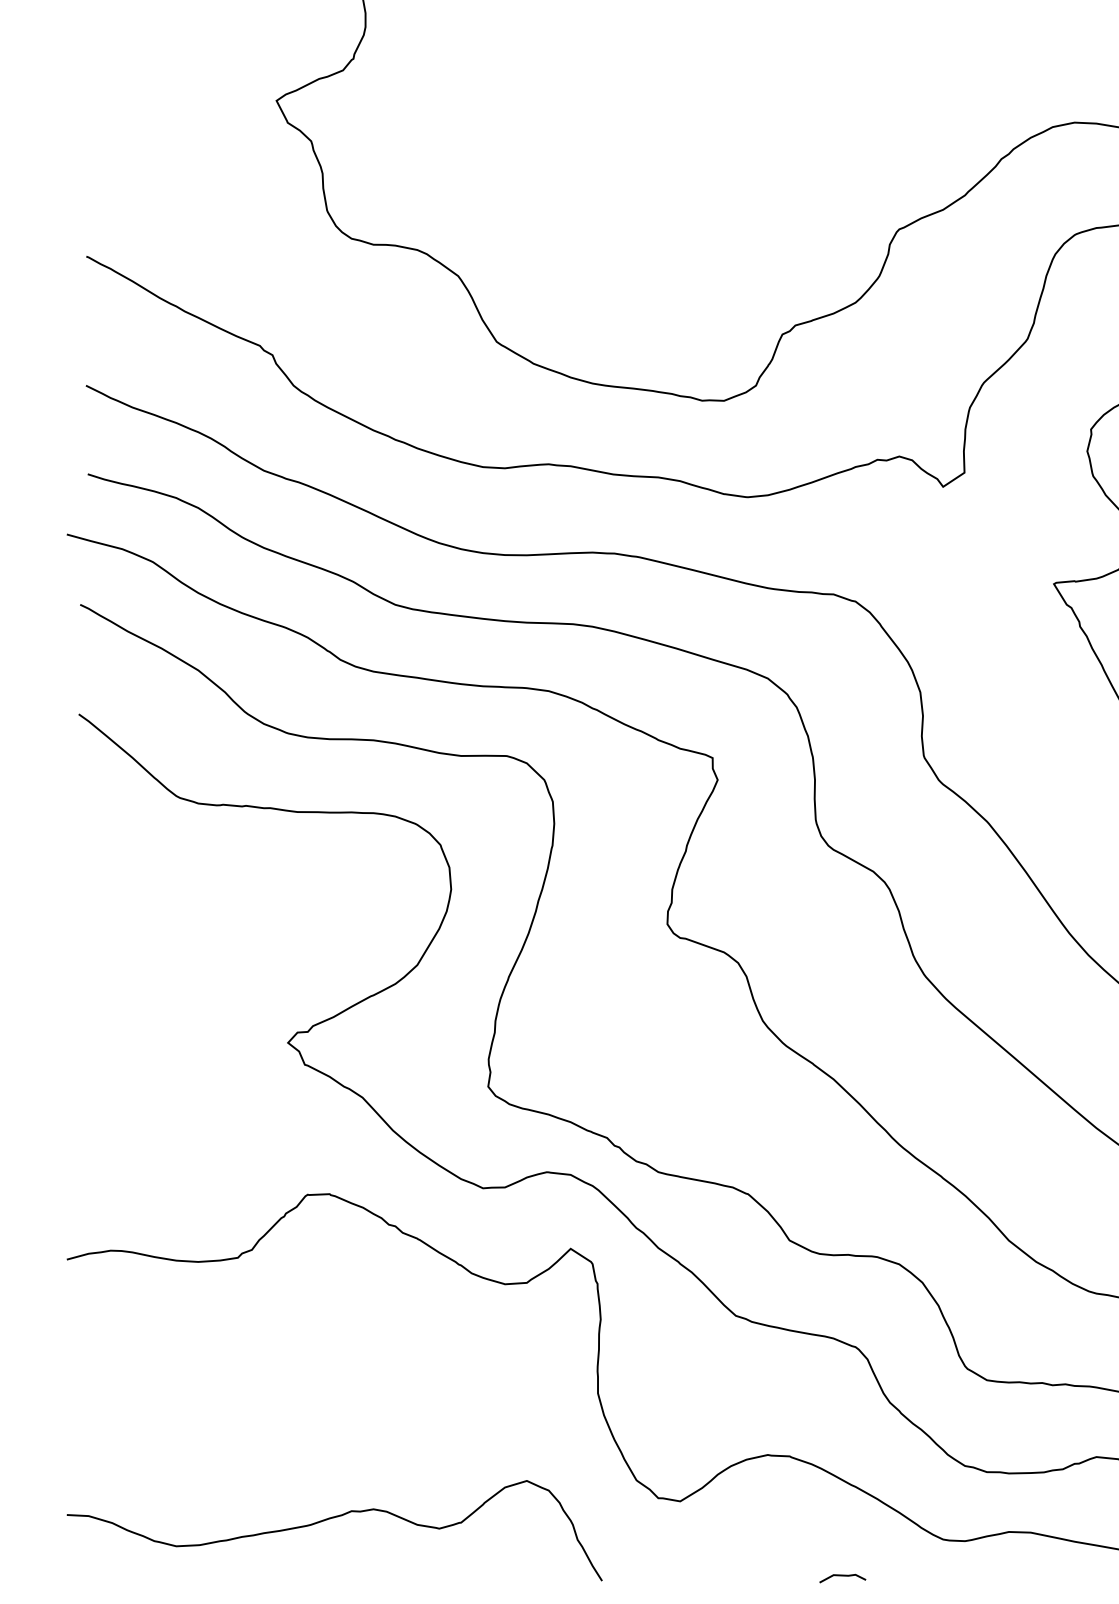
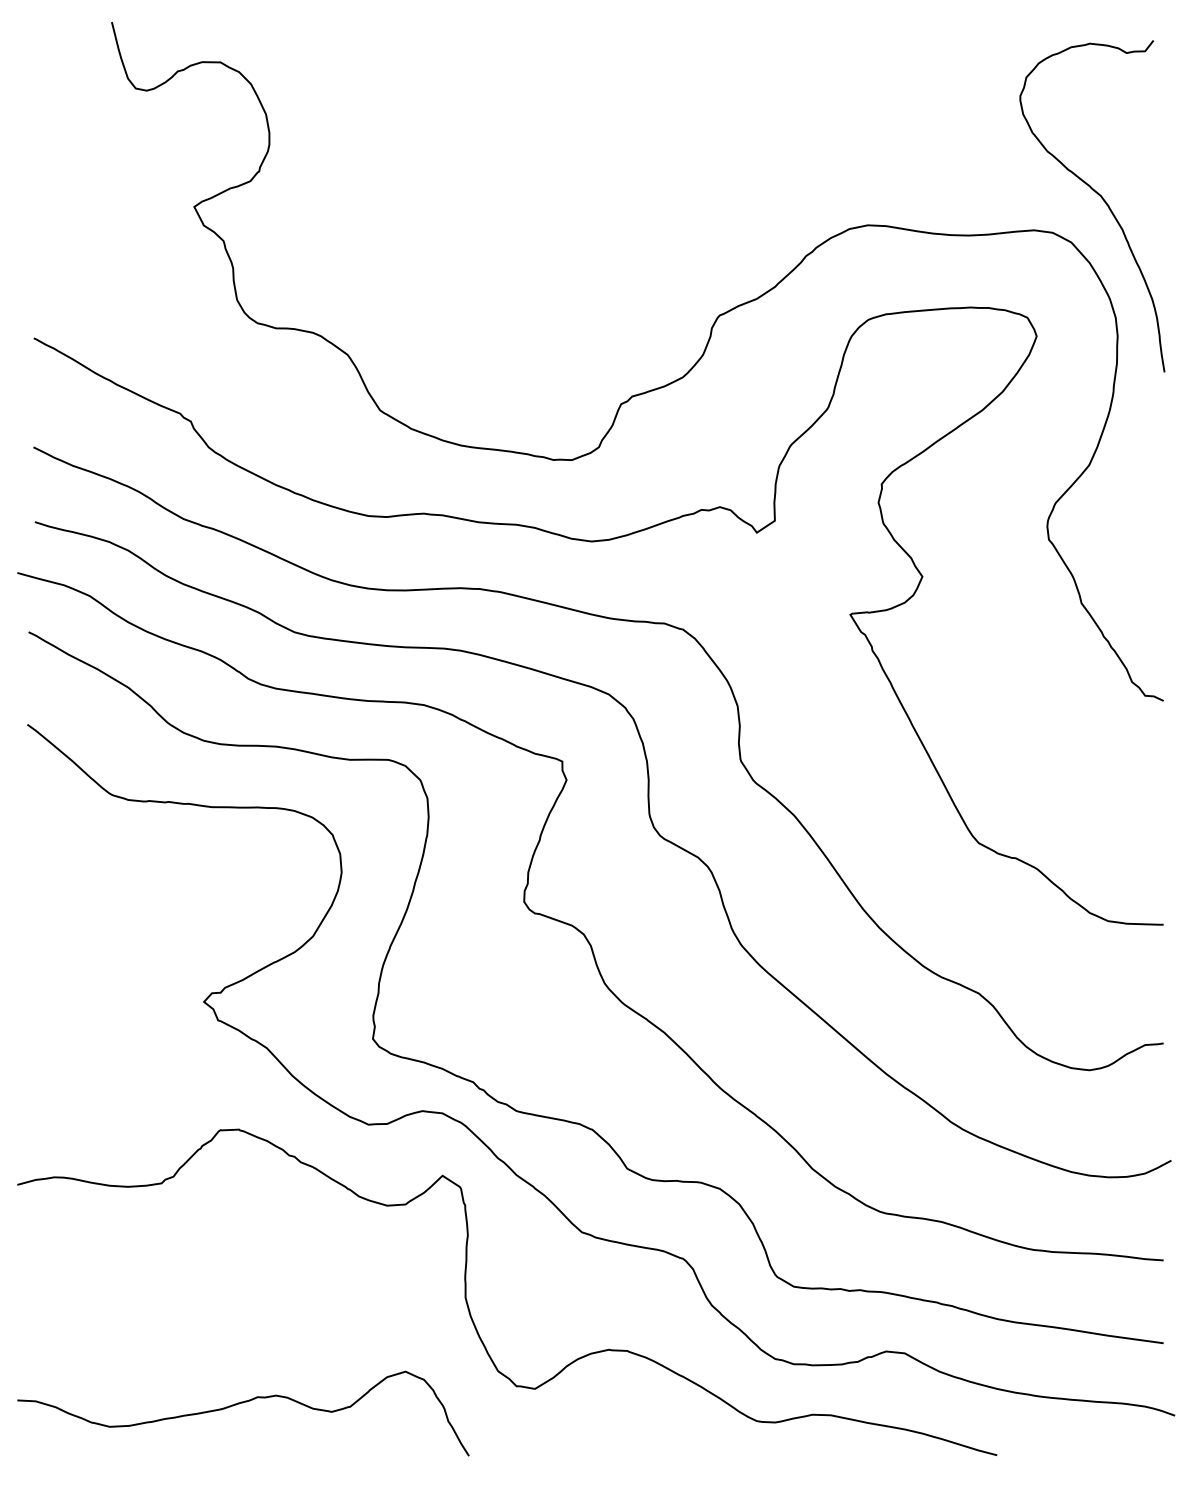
line: (841, 1576) -> (671, 1452), removed

